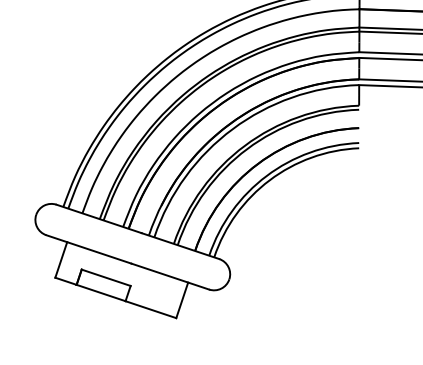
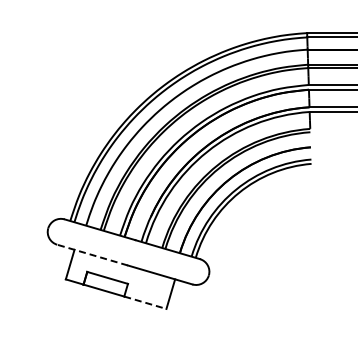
line: (88, 249) -> (92, 255), solid -> dashed
line: (151, 309) -> (145, 302), solid -> dashed

